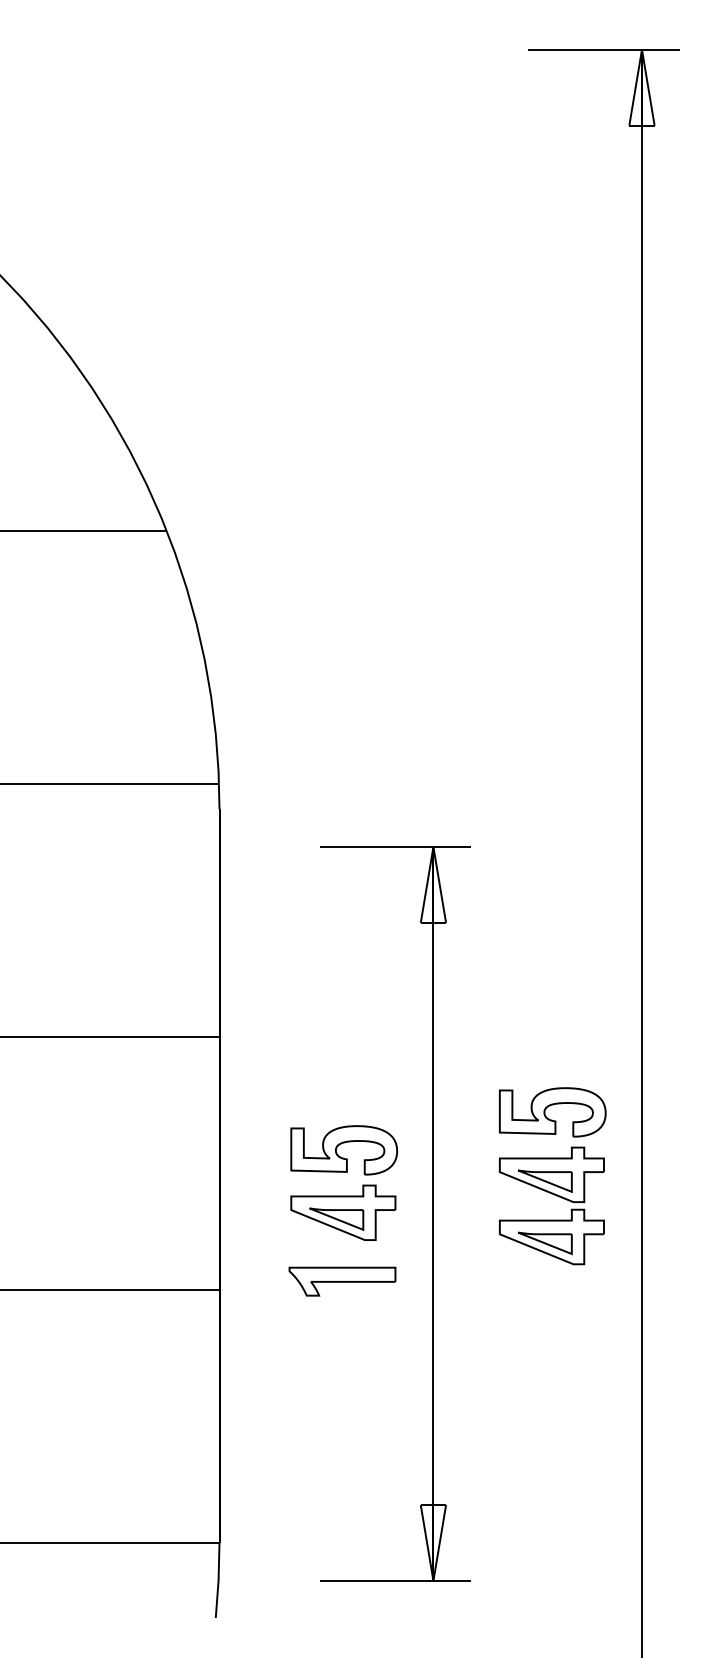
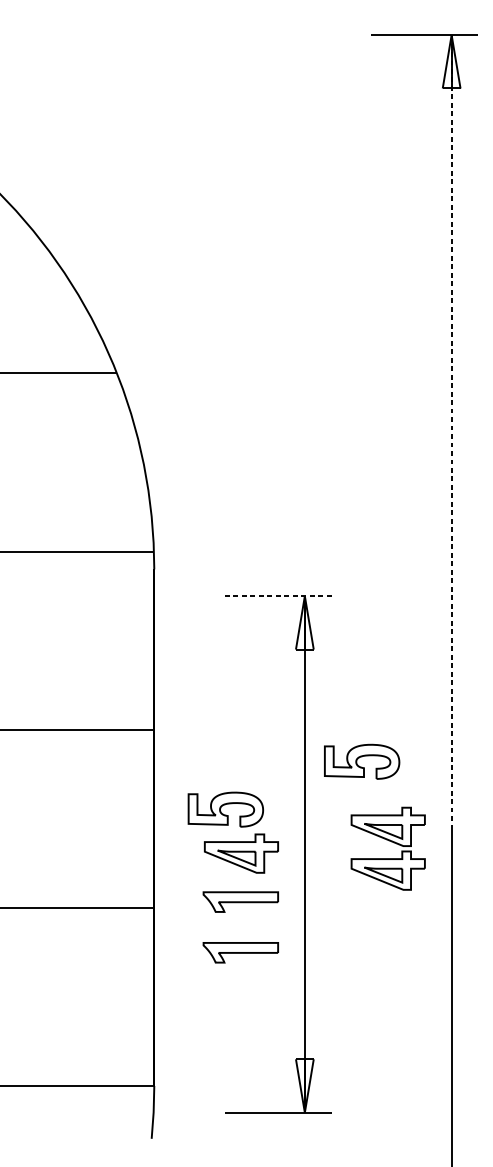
line: (641, 613) -> (451, 431), solid -> dashed
line: (395, 846) -> (278, 595), solid -> dashed
part: (550, 1106) -> (360, 757), moved
part: (341, 1144) -> (223, 805), moved
part: (342, 1353) -> (240, 952), added

